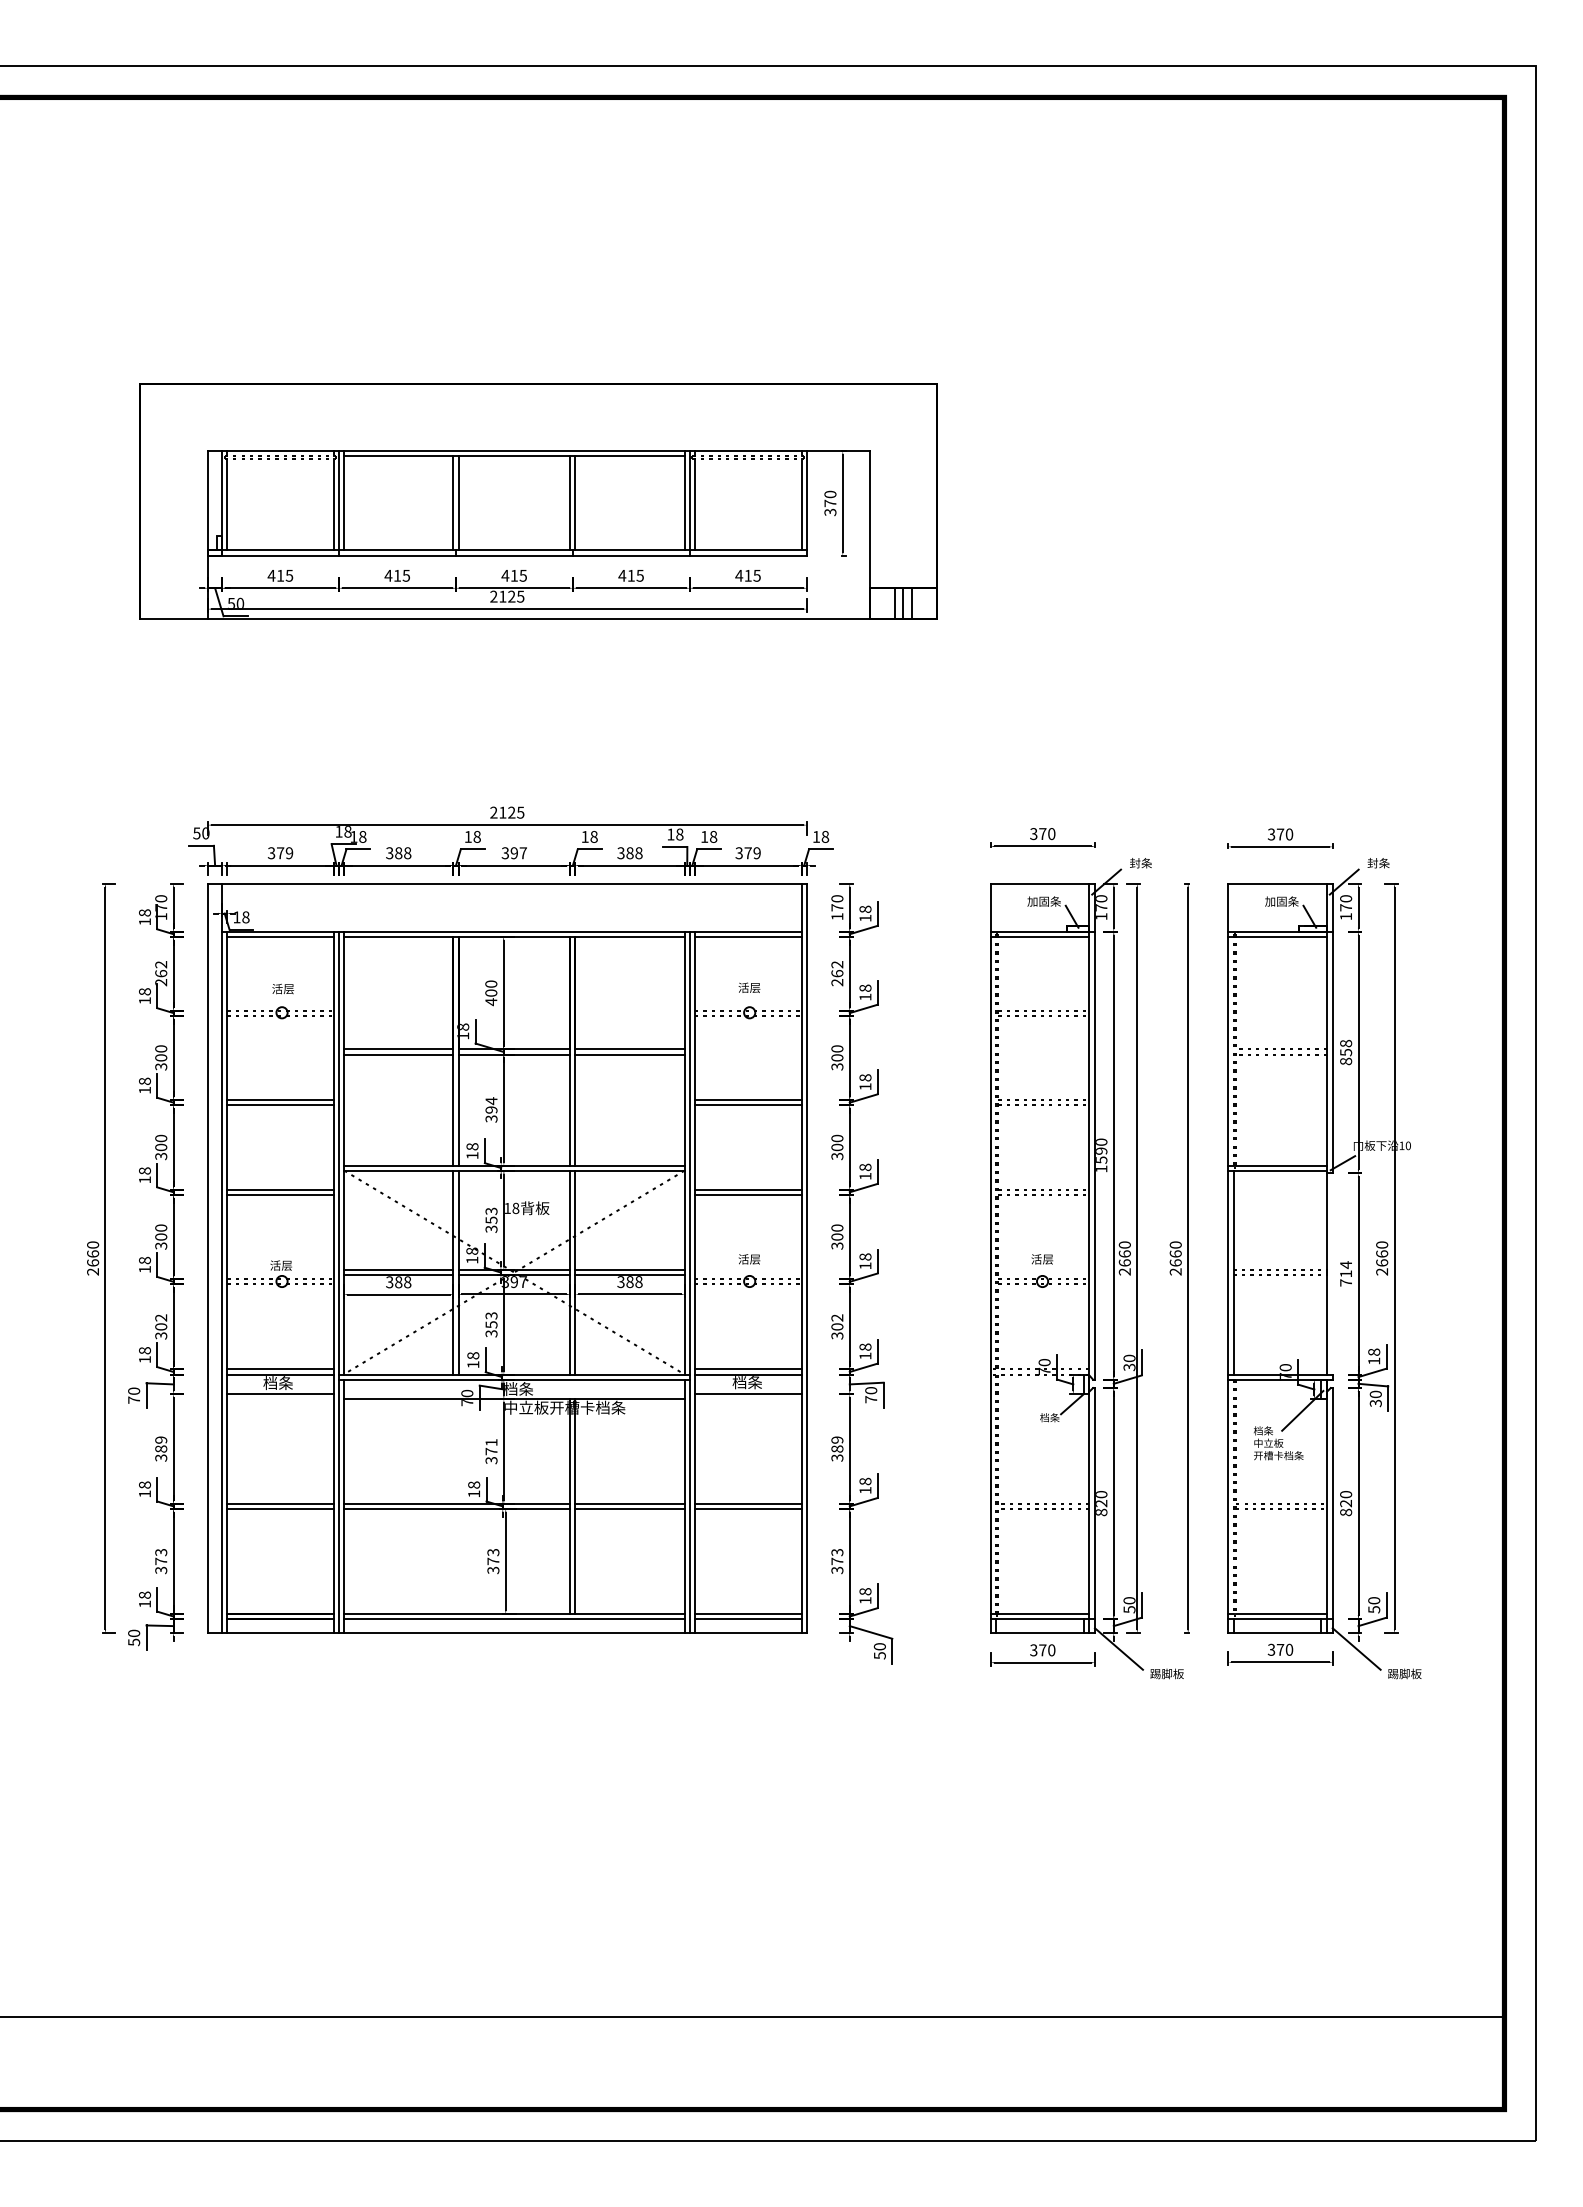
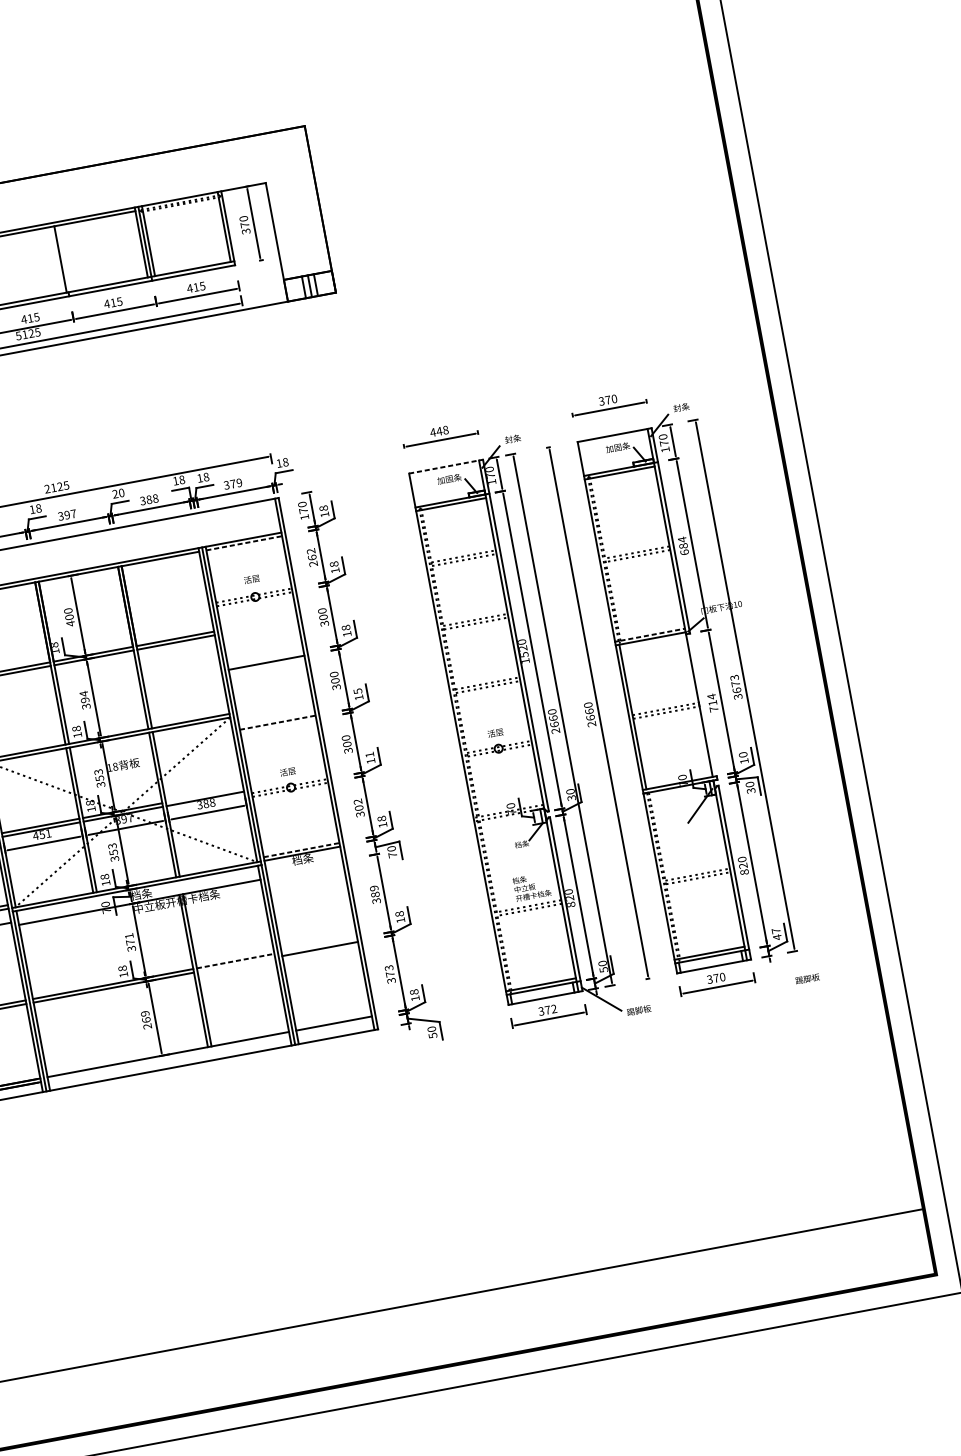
line: (575, 502) -> (64, 258), removed
text: (493, 596) -> (18, 335), 2125 -> 5125
text: (1042, 834) -> (439, 431), 370 -> 448
text: (589, 836) -> (118, 493), 18 -> 20
line: (1043, 883) -> (446, 466), solid -> dashed
line: (748, 936) -> (244, 543), solid -> dashed
text: (1346, 1052) -> (683, 545), 858 -> 684
line: (747, 1100) -> (265, 659), removed
text: (1101, 1150) -> (523, 647), 1590 -> 1520
line: (1282, 1165) -> (653, 634), solid -> dashed
text: (865, 1167) -> (357, 691), 18 -> 15
line: (748, 1189) -> (277, 722), solid -> dashed
line: (747, 1194) -> (277, 726), removed
text: (865, 1256) -> (369, 754), 18 -> 11
text: (1382, 1258) -> (736, 687), 2660 -> 3673
line: (629, 1270) -> (204, 795), removed
text: (398, 1282) -> (42, 834), 388 -> 451
text: (1373, 1351) -> (742, 754), 18 -> 10
line: (748, 1369) -> (301, 850), solid -> dashed
line: (747, 1394) -> (304, 867), removed
text: (1278, 1443) -> (531, 887), moved
line: (630, 1503) -> (235, 960), solid -> dashed
line: (747, 1503) -> (318, 945), removed
line: (629, 1508) -> (235, 964), removed
text: (493, 1561) -> (146, 1020), 373 -> 269
text: (1374, 1605) -> (777, 934), 50 -> 47
line: (514, 1619) -> (169, 1058), removed
line: (747, 1619) -> (334, 1027), removed
line: (1356, 1648) -> (769, 967), removed
text: (1051, 1650) -> (553, 1009), 370 -> 372

